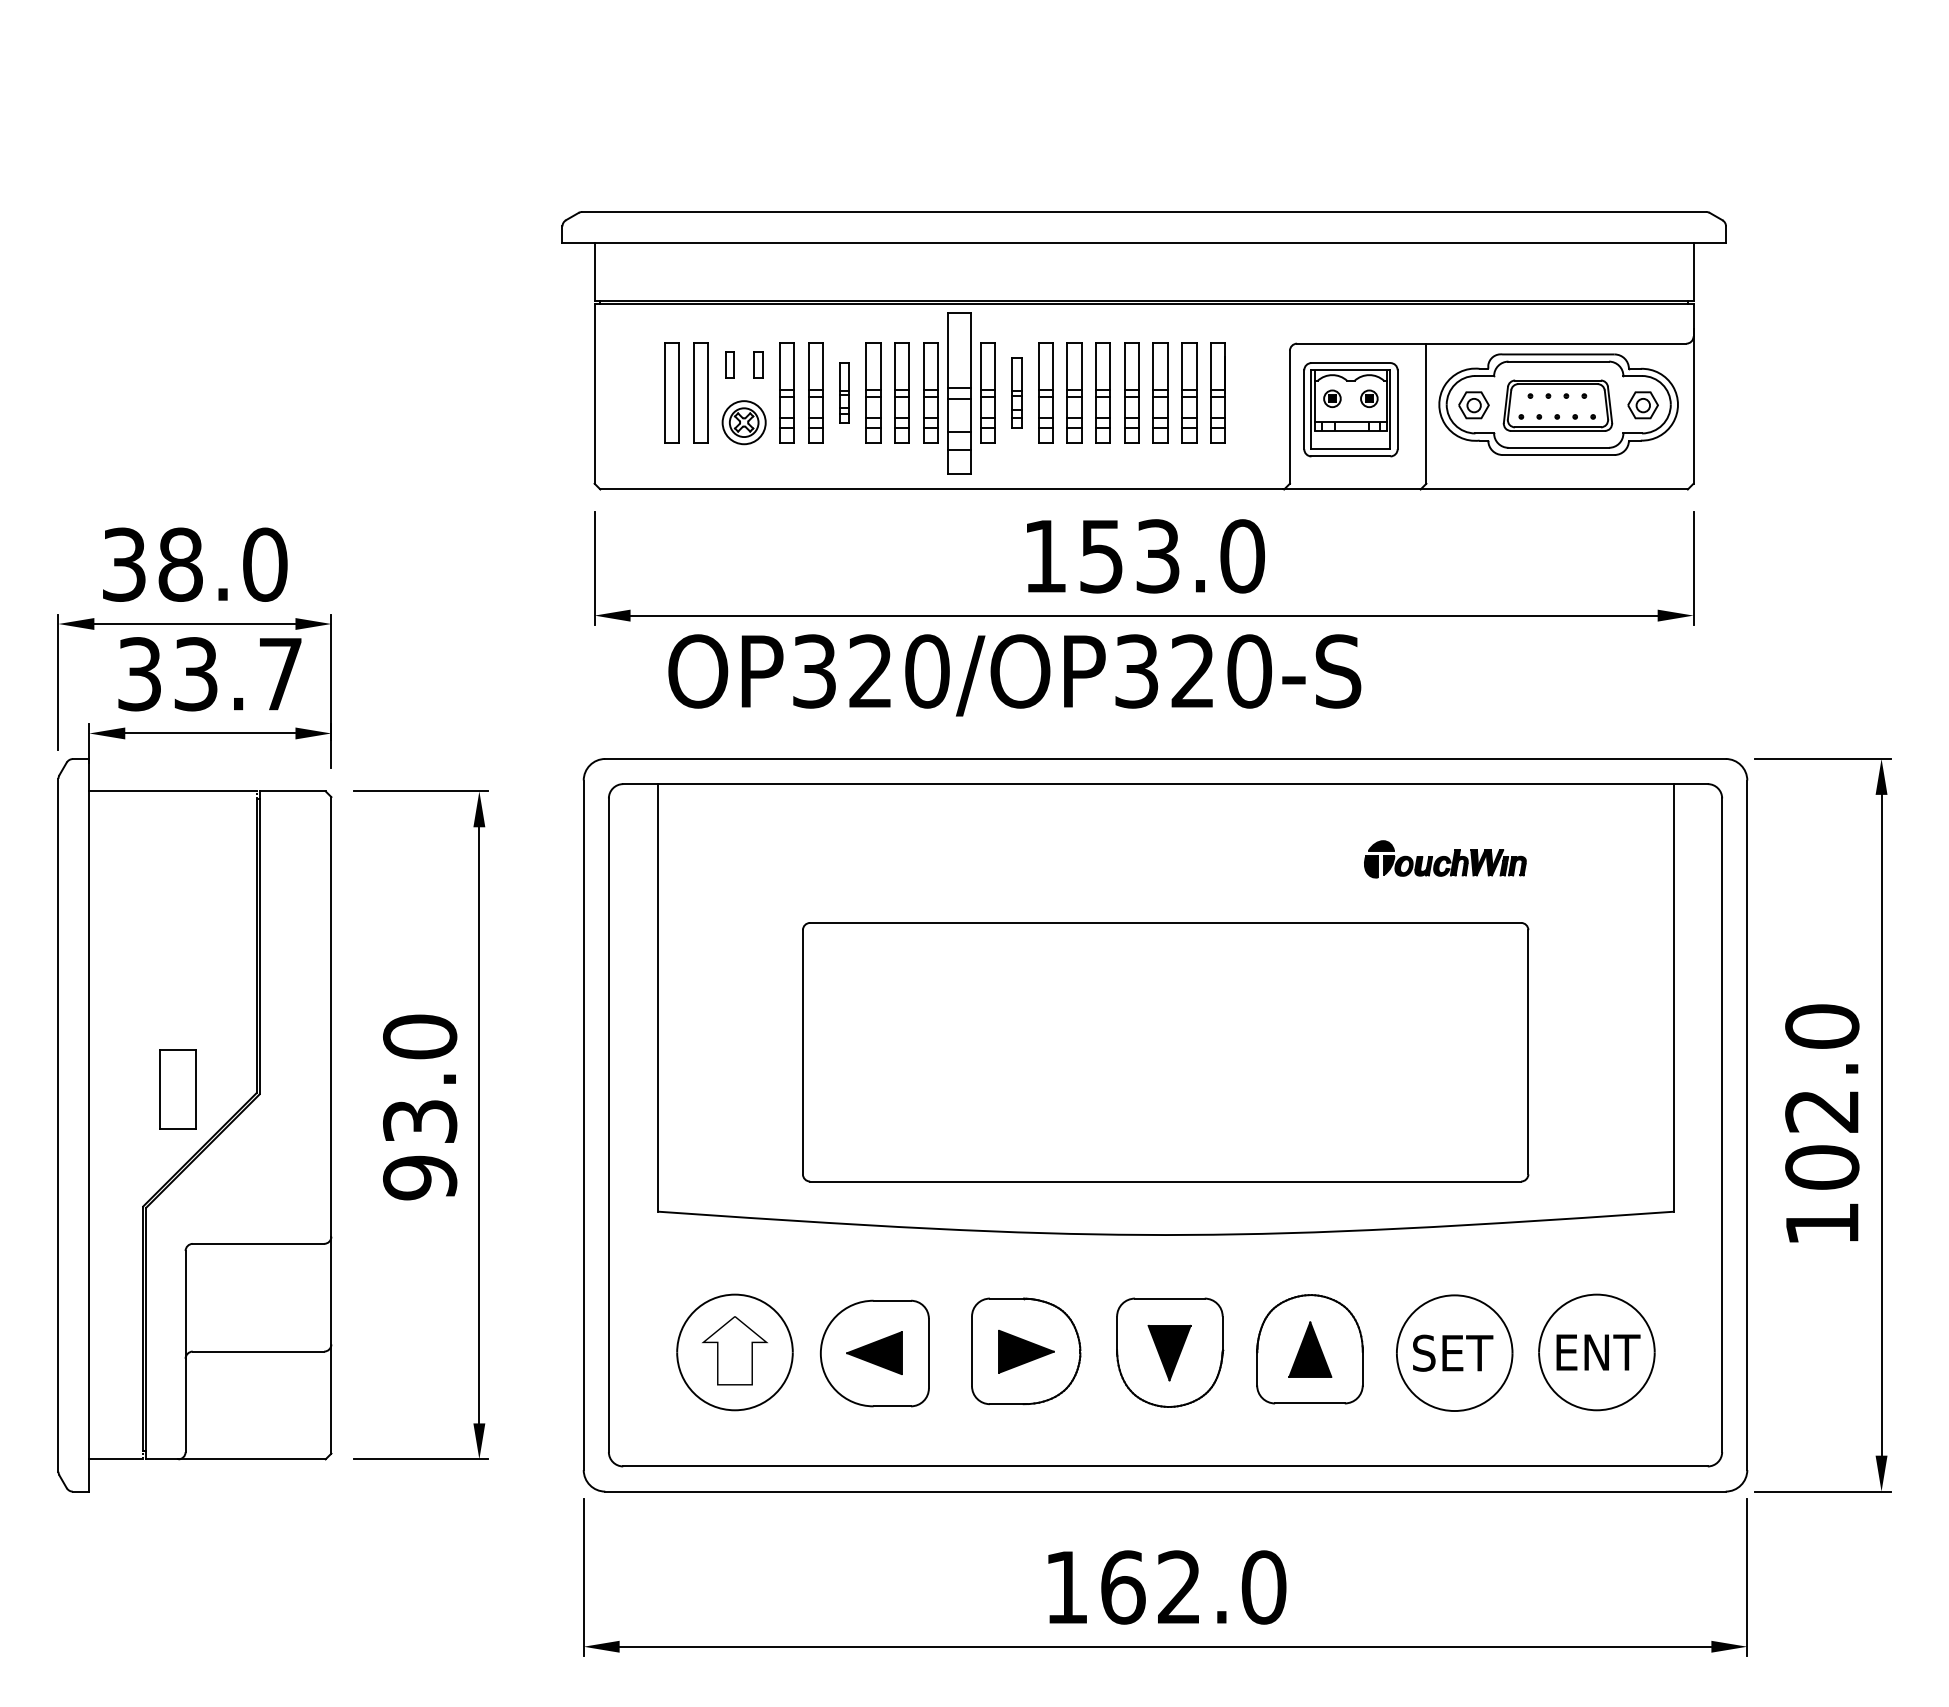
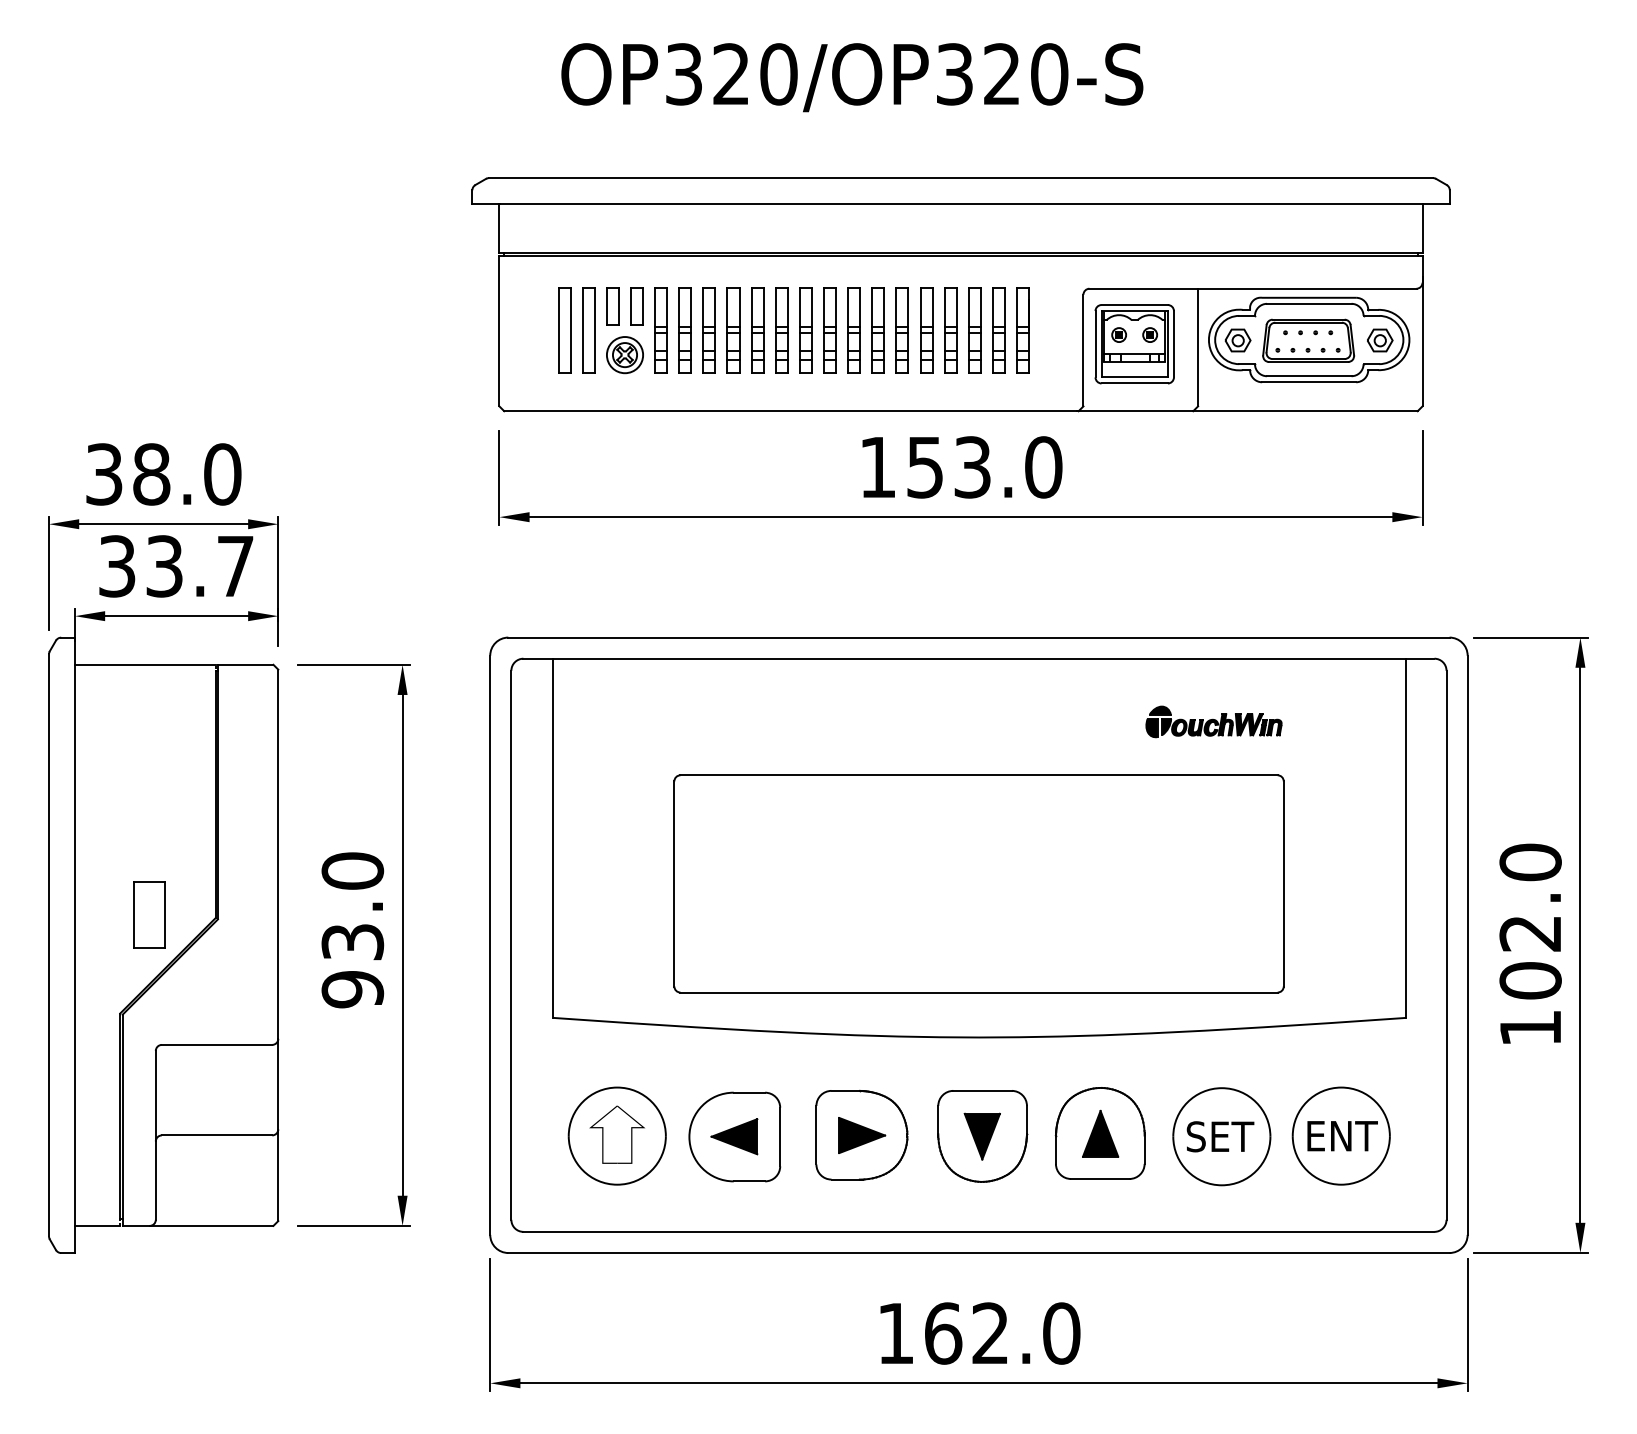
part: (729, 364) -> (612, 306), size x1.67
part: (758, 364) -> (637, 306), size x1.67
part: (844, 392) -> (709, 329), size x1.67
part: (959, 392) -> (805, 329), size x0.62
part: (1016, 392) -> (853, 329), size x1.43
text: (1014, 675) -> (852, 77), moved

